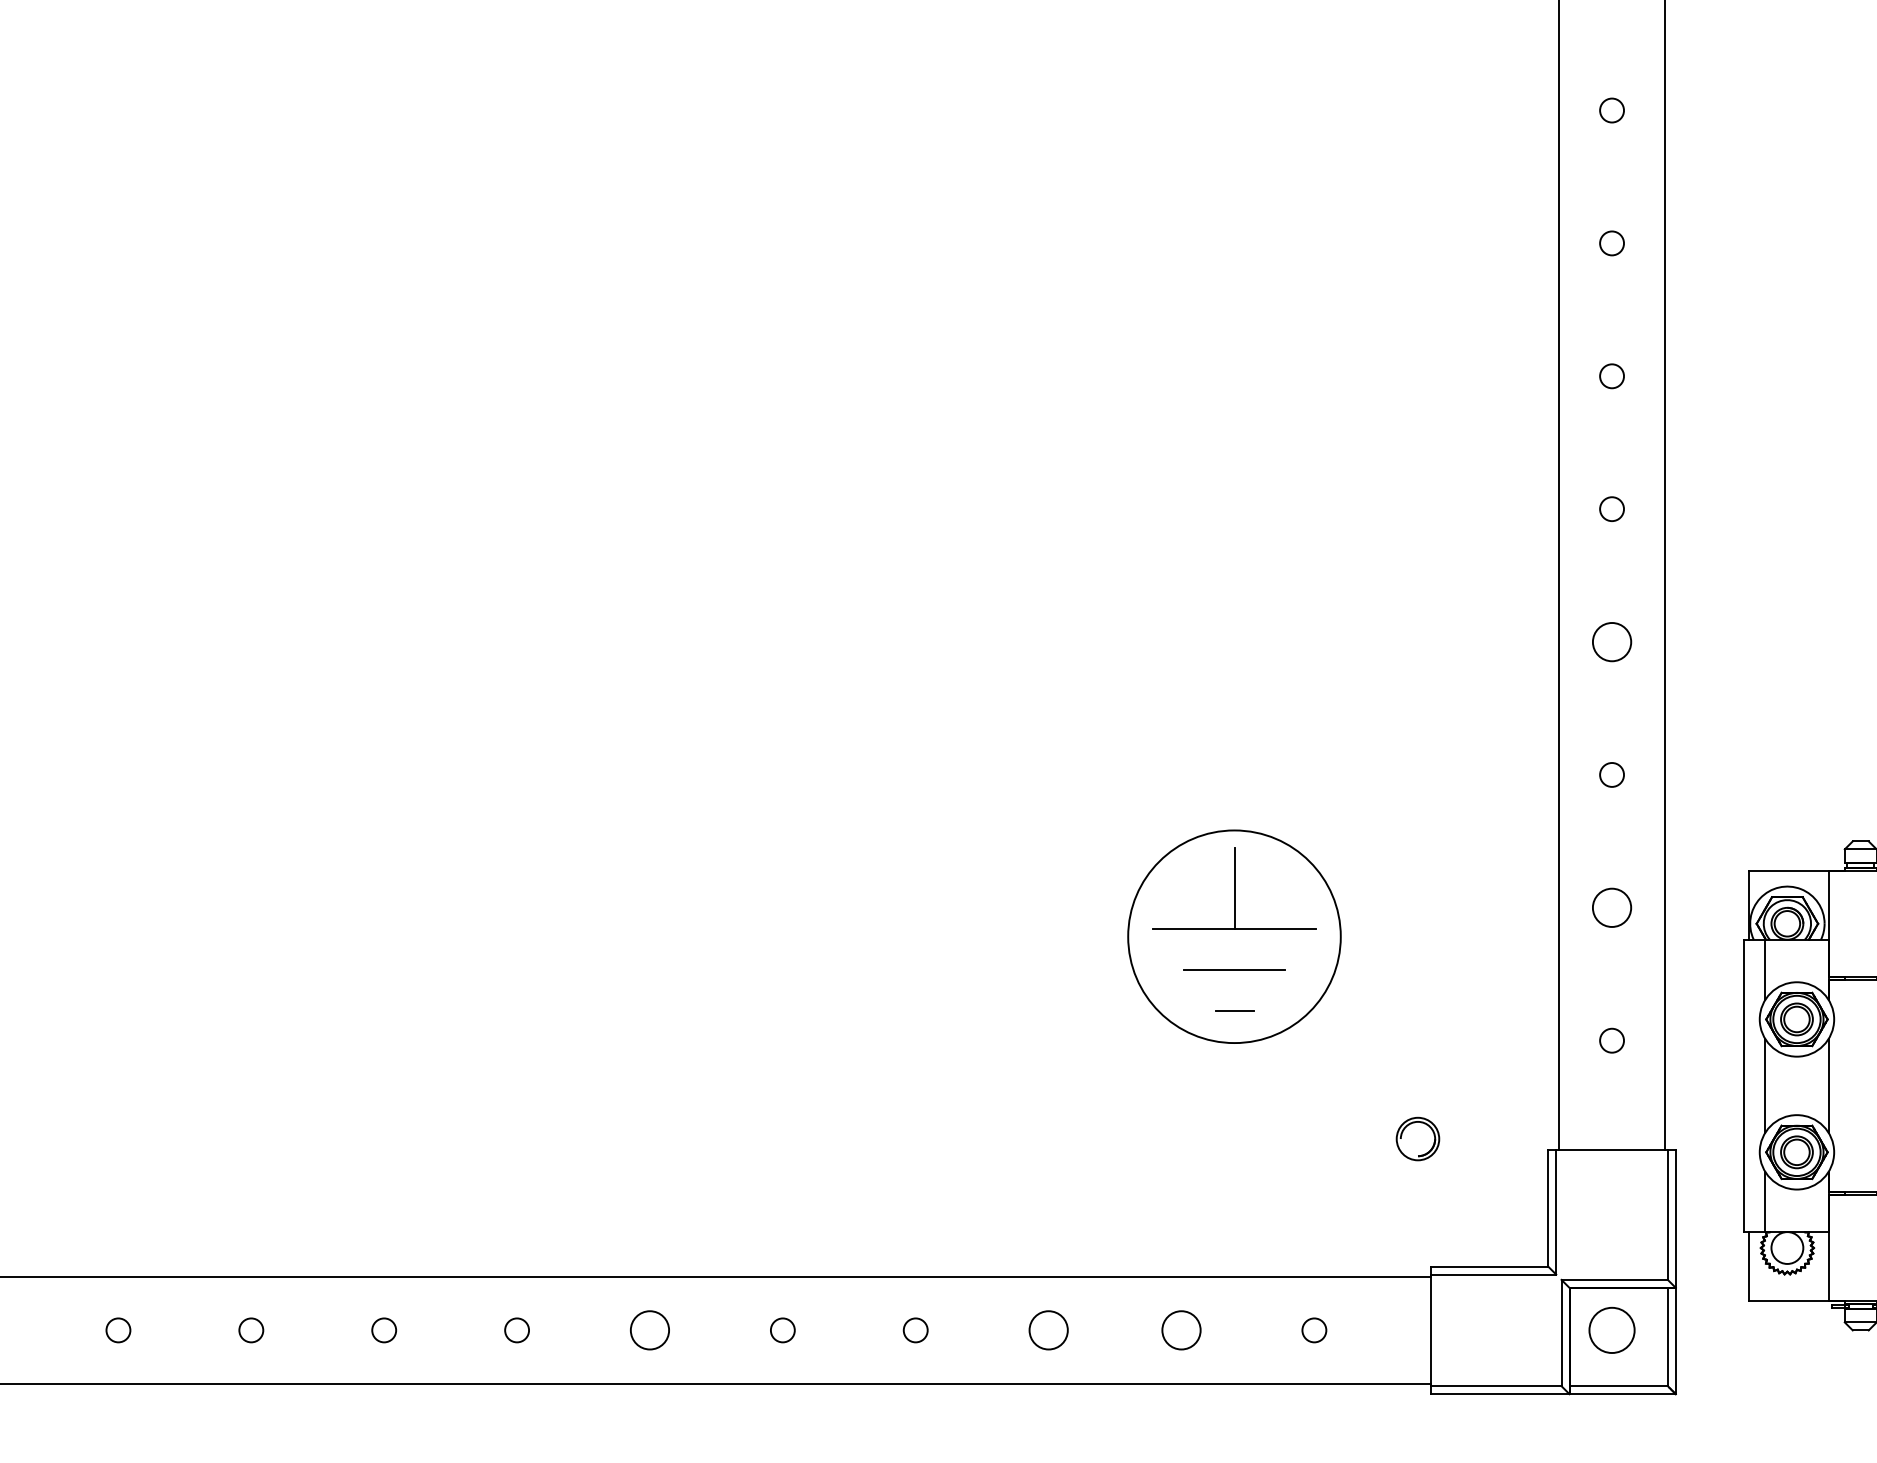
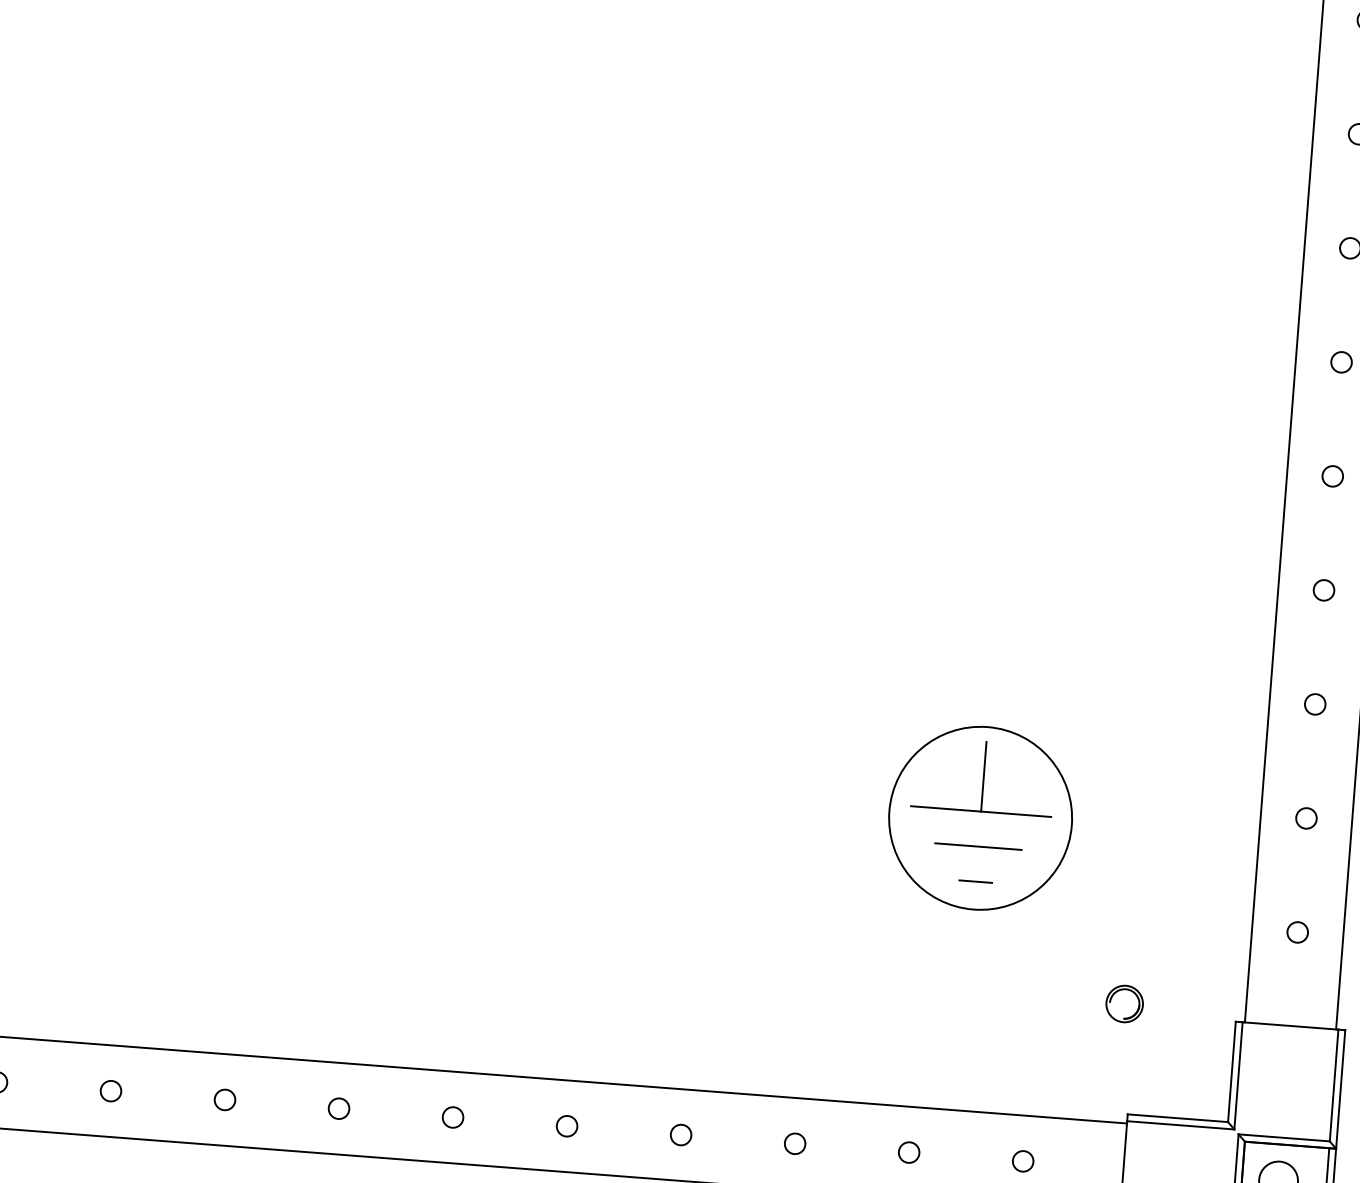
circle: (1611, 641) -> (1323, 589), size x0.62
circle: (1612, 907) -> (1306, 818), size x0.62
circle: (649, 1330) -> (452, 1117), size x0.62
circle: (1048, 1330) -> (795, 1143), size x0.62
circle: (1181, 1330) -> (909, 1152), size x0.62

